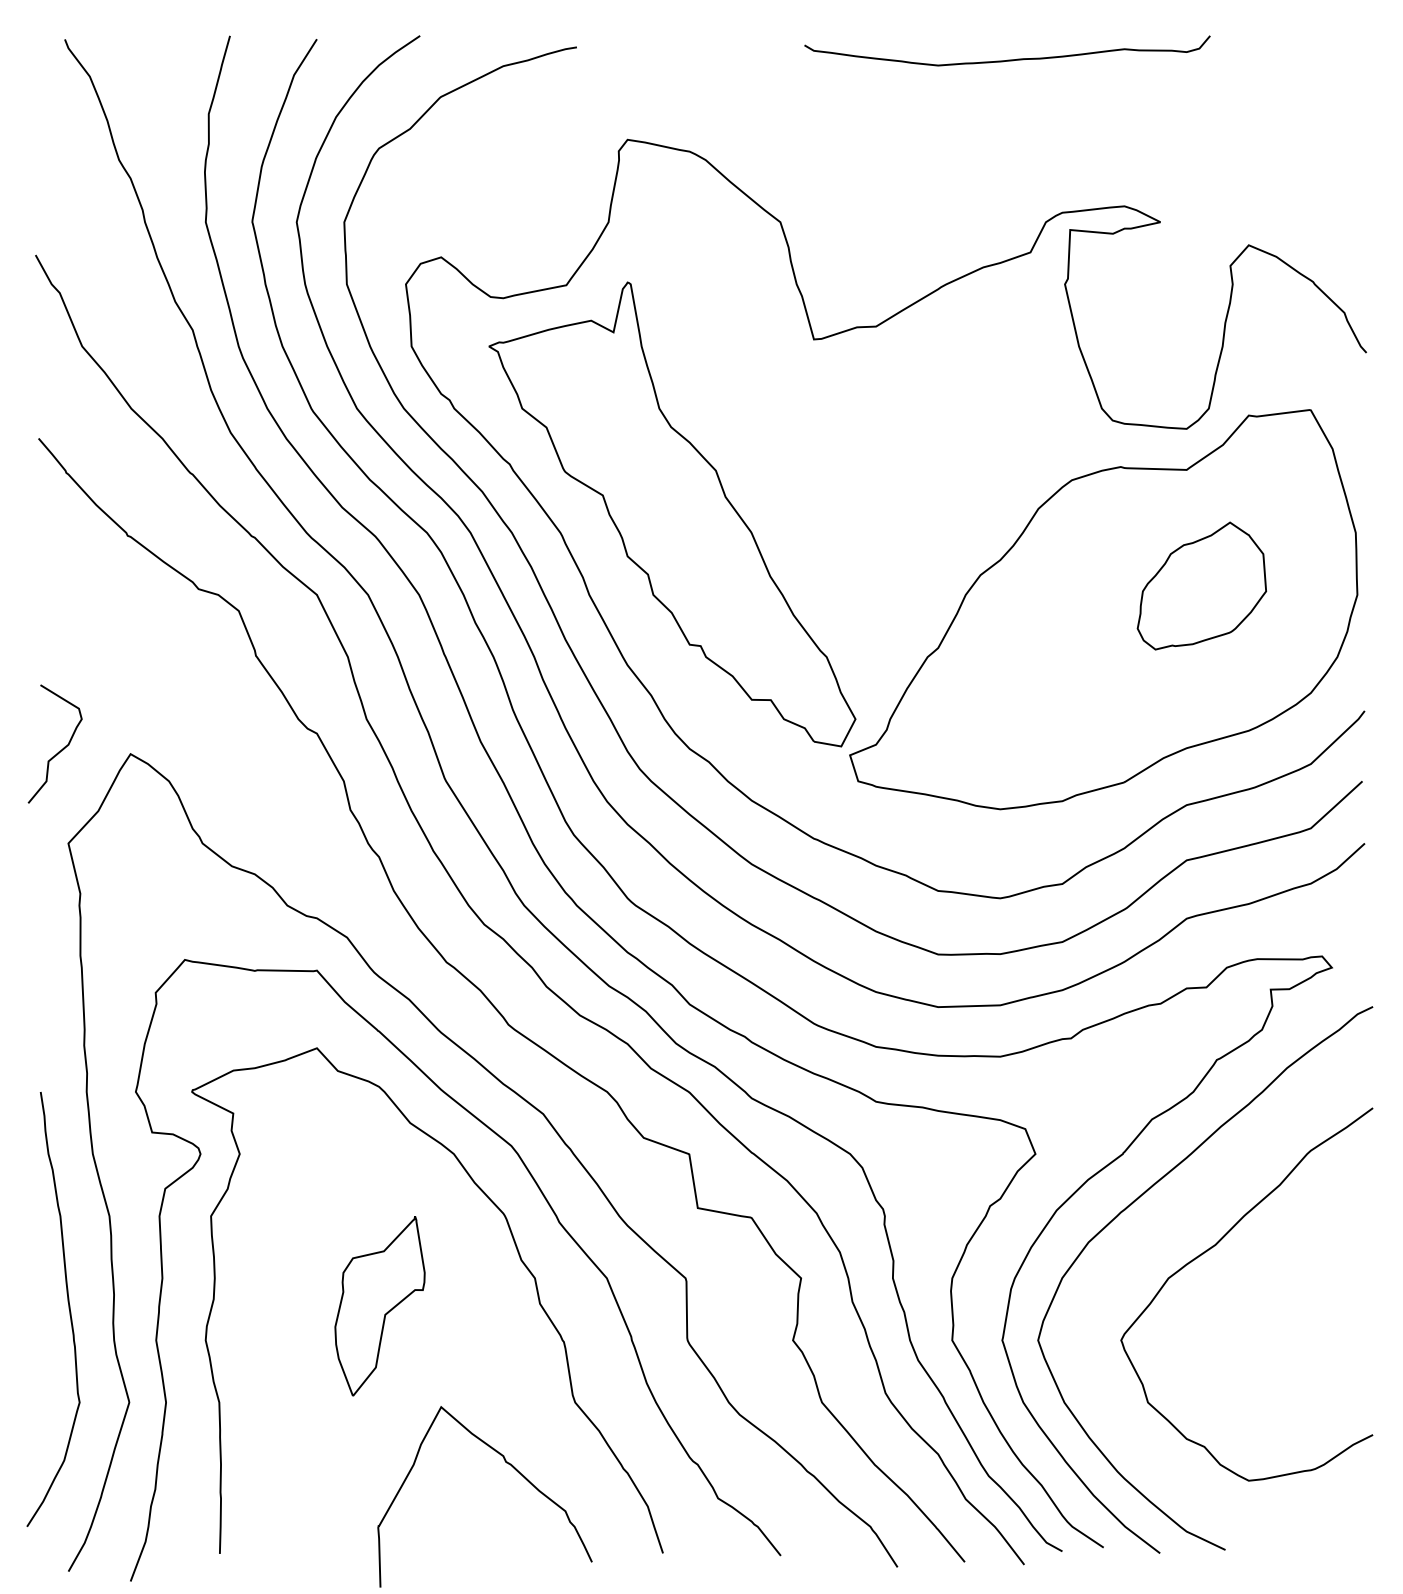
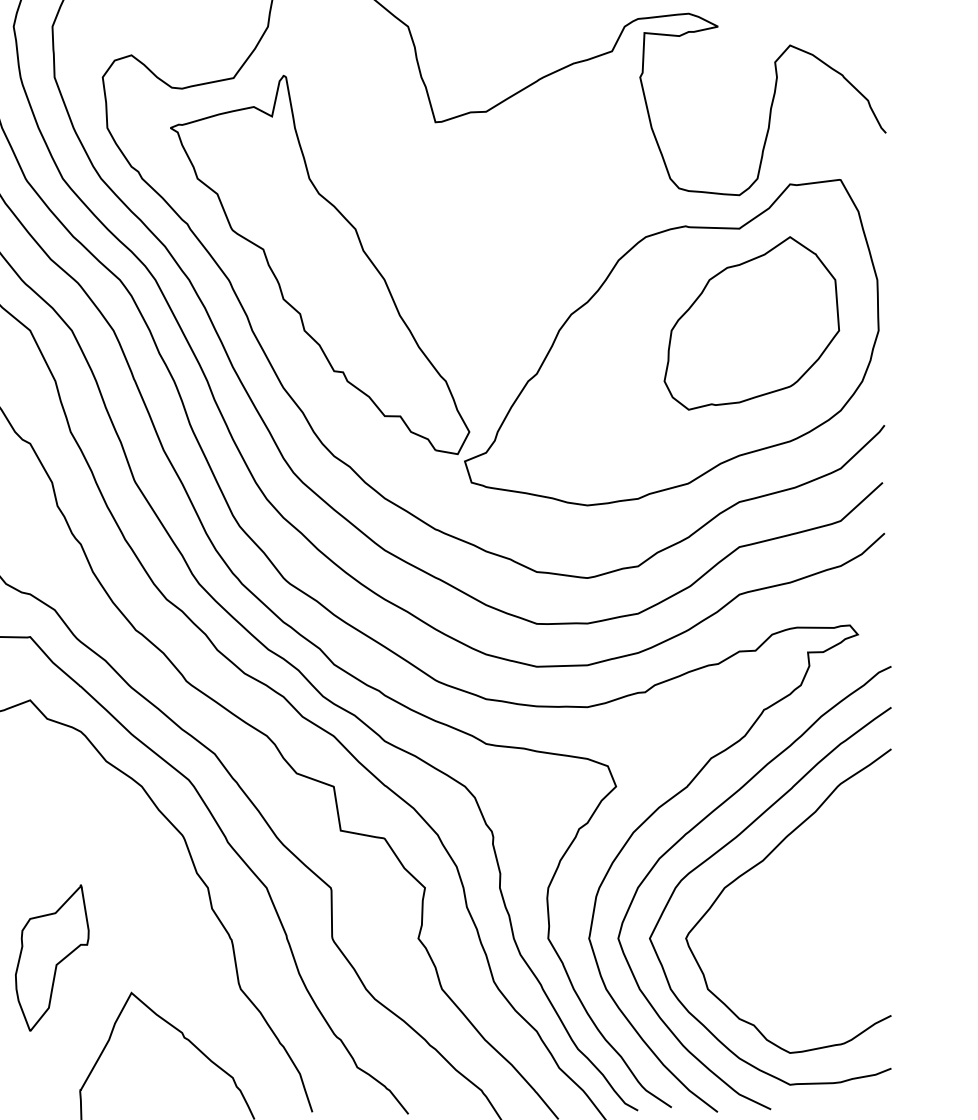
part: (1201, 585) -> (751, 322), size x1.67
curve: (1171, 1226) -> (727, 845), added
part: (379, 1306) -> (51, 958), moved

